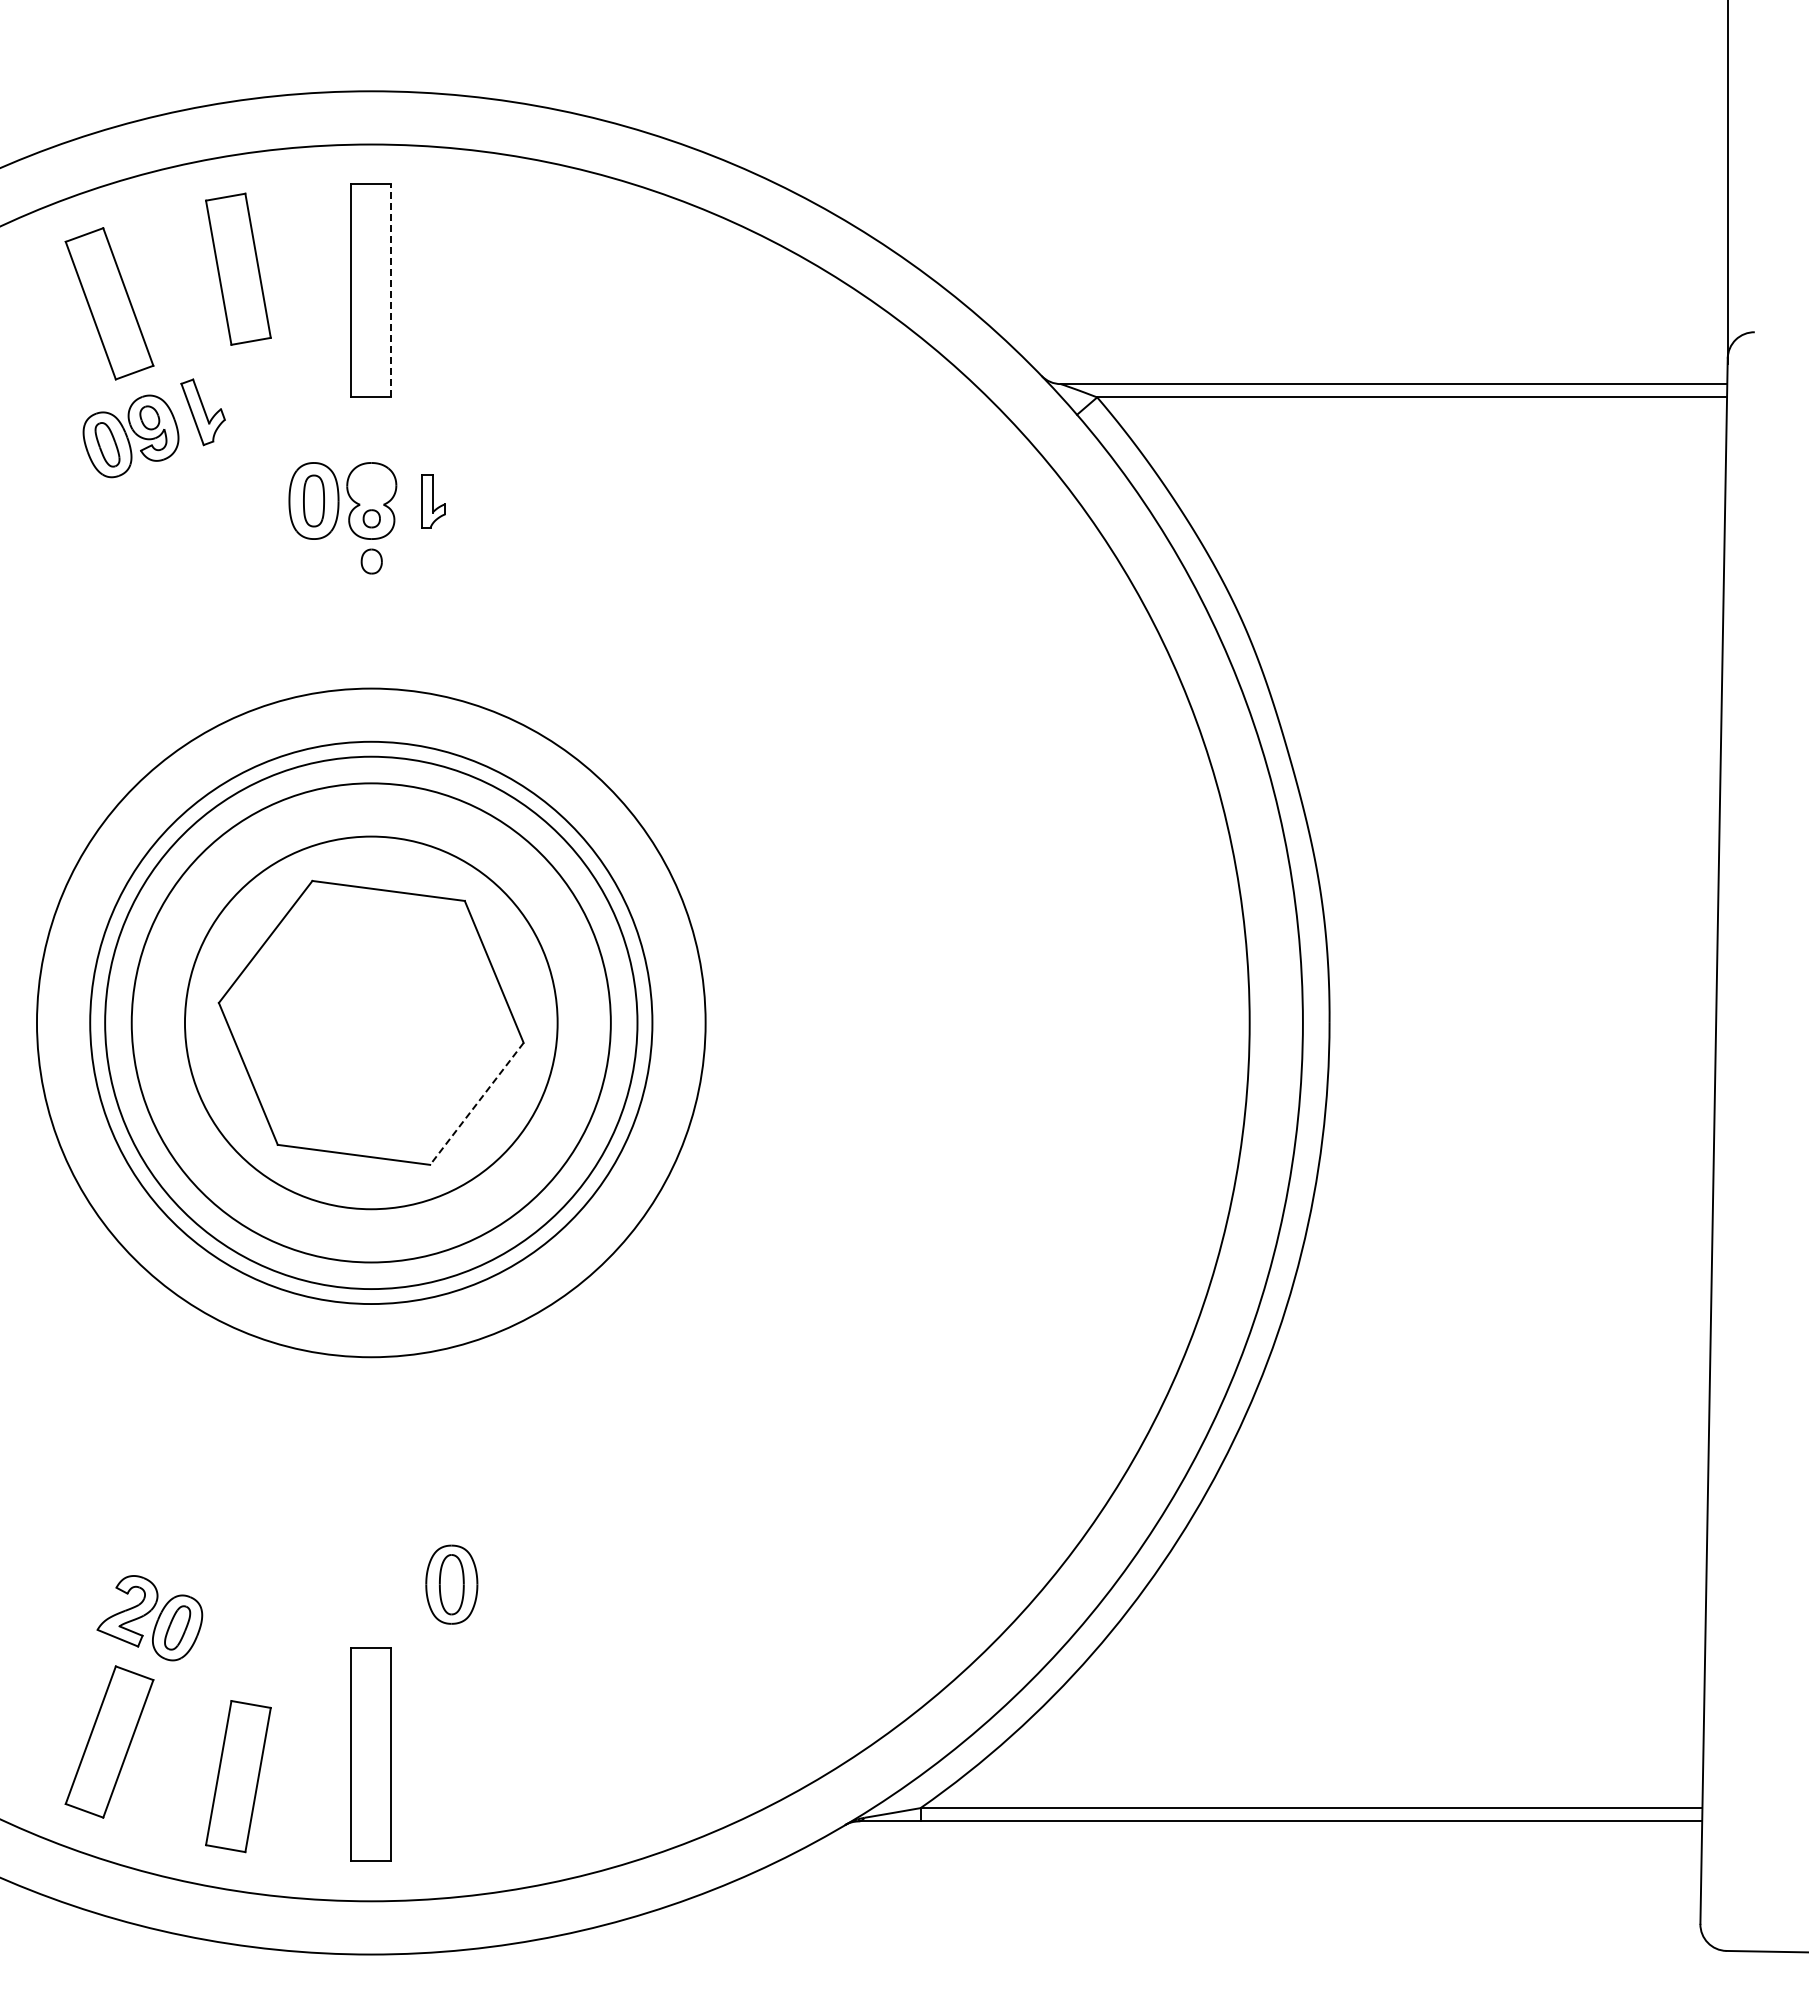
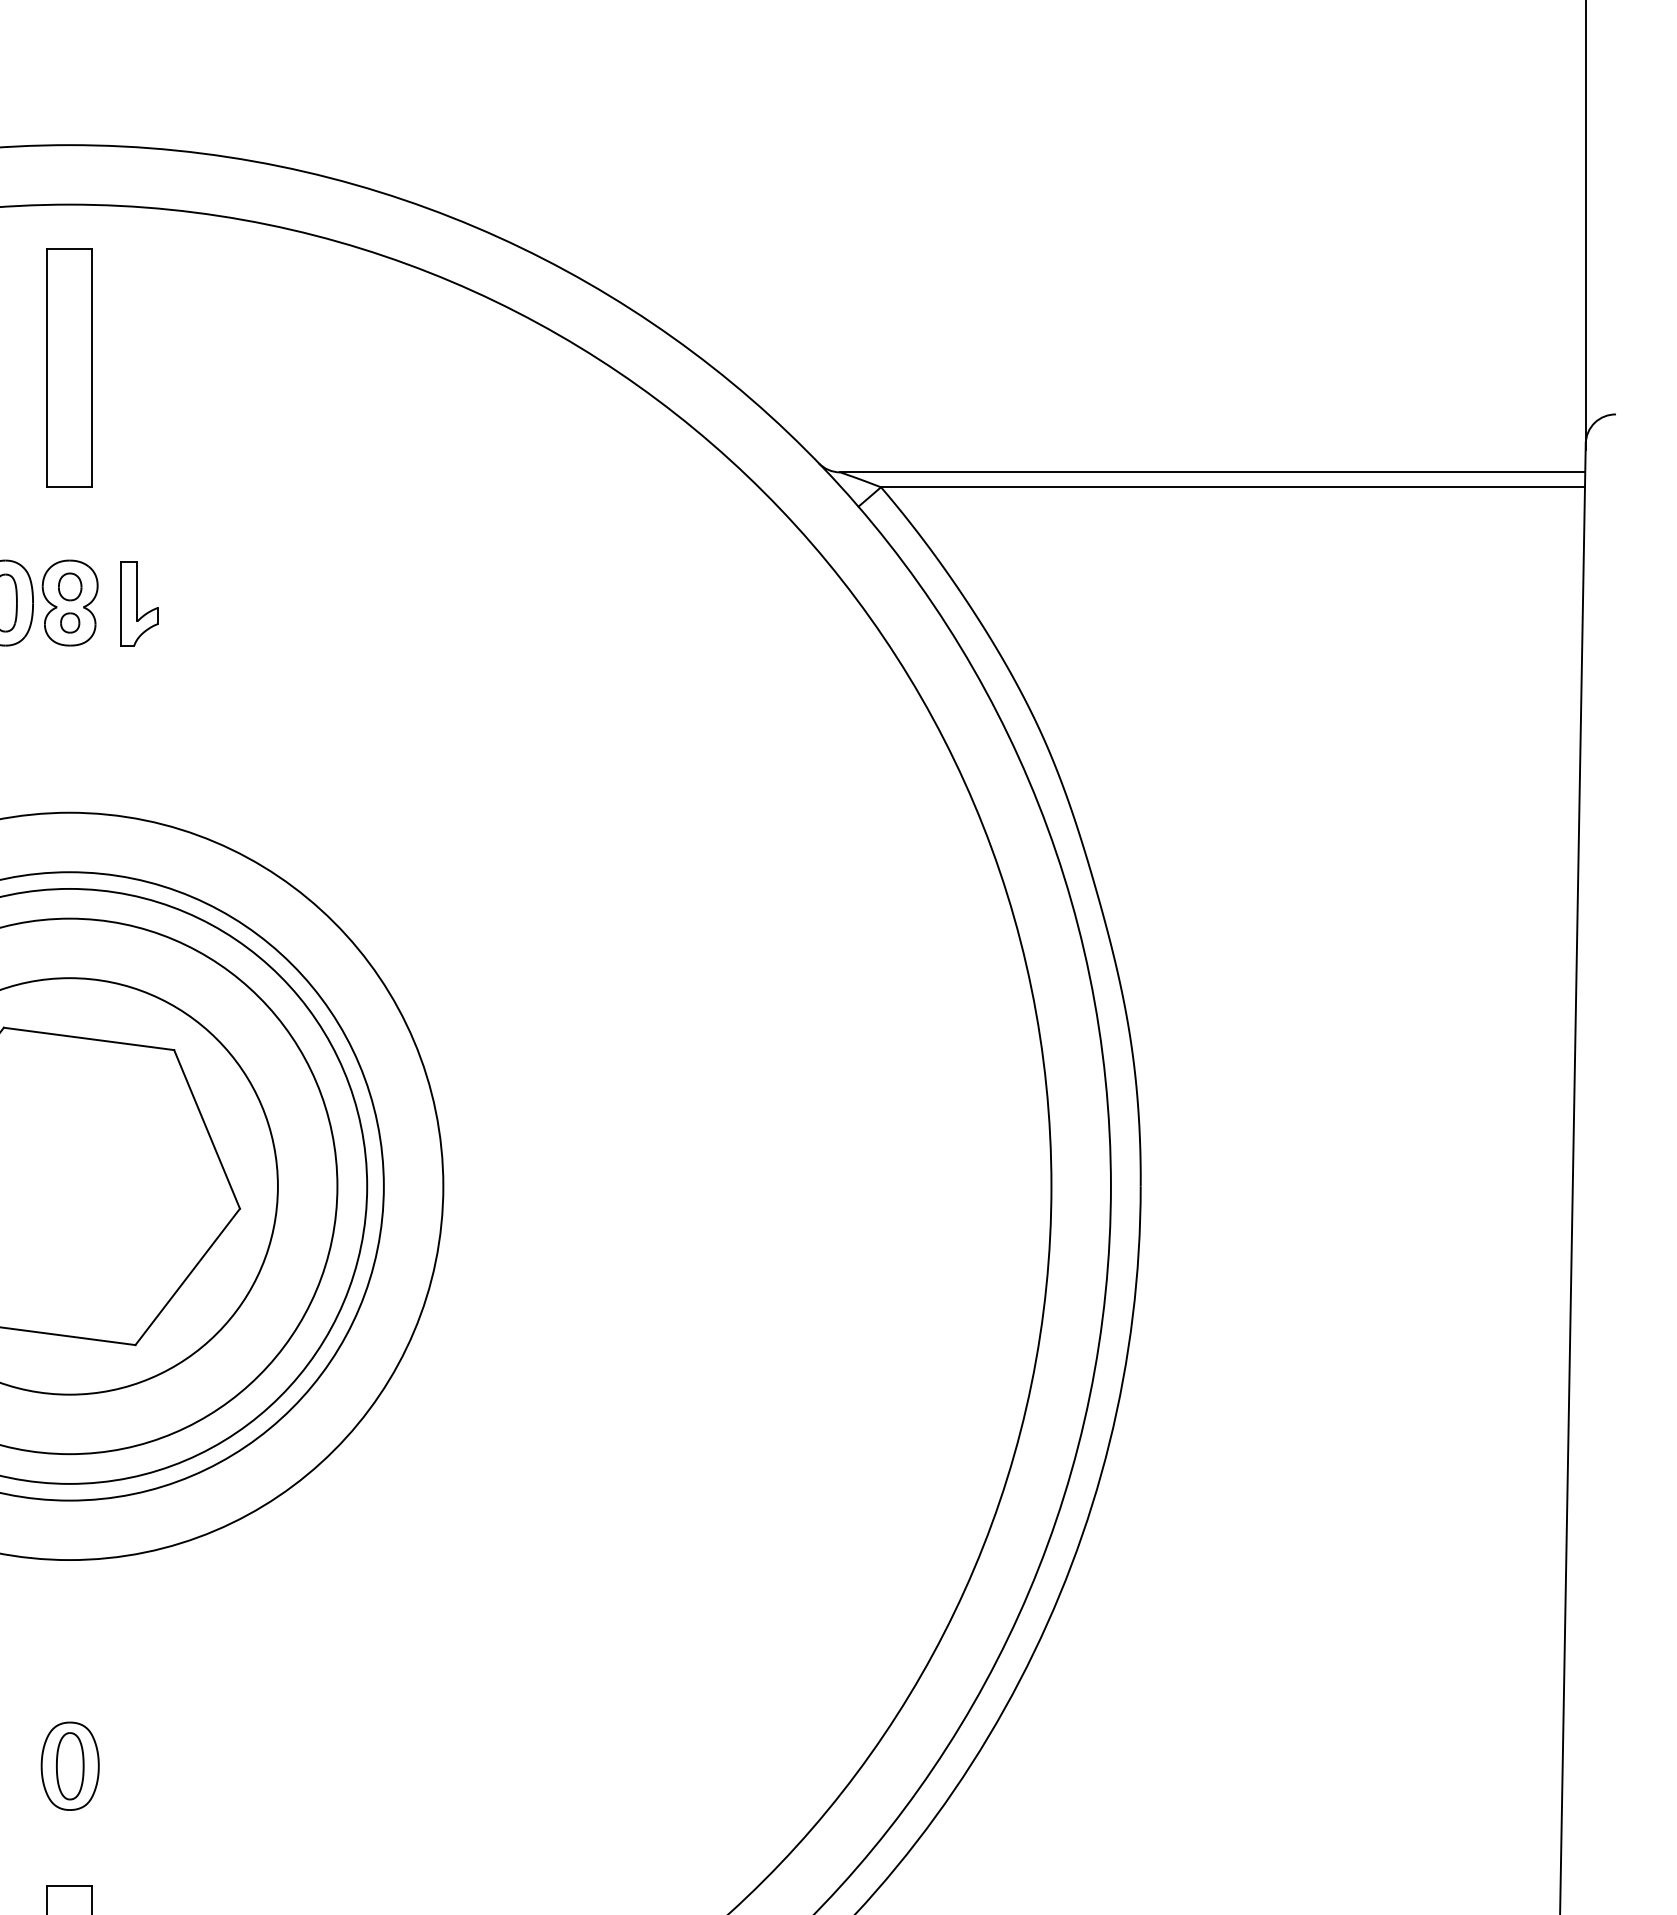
line: (391, 290) -> (92, 367), dashed -> solid
part: (433, 501) -> (139, 603), size x1.43
part: (371, 561) -> (69, 586), moved
line: (476, 1103) -> (187, 1276), dashed -> solid
part: (451, 1584) -> (69, 1766), moved

